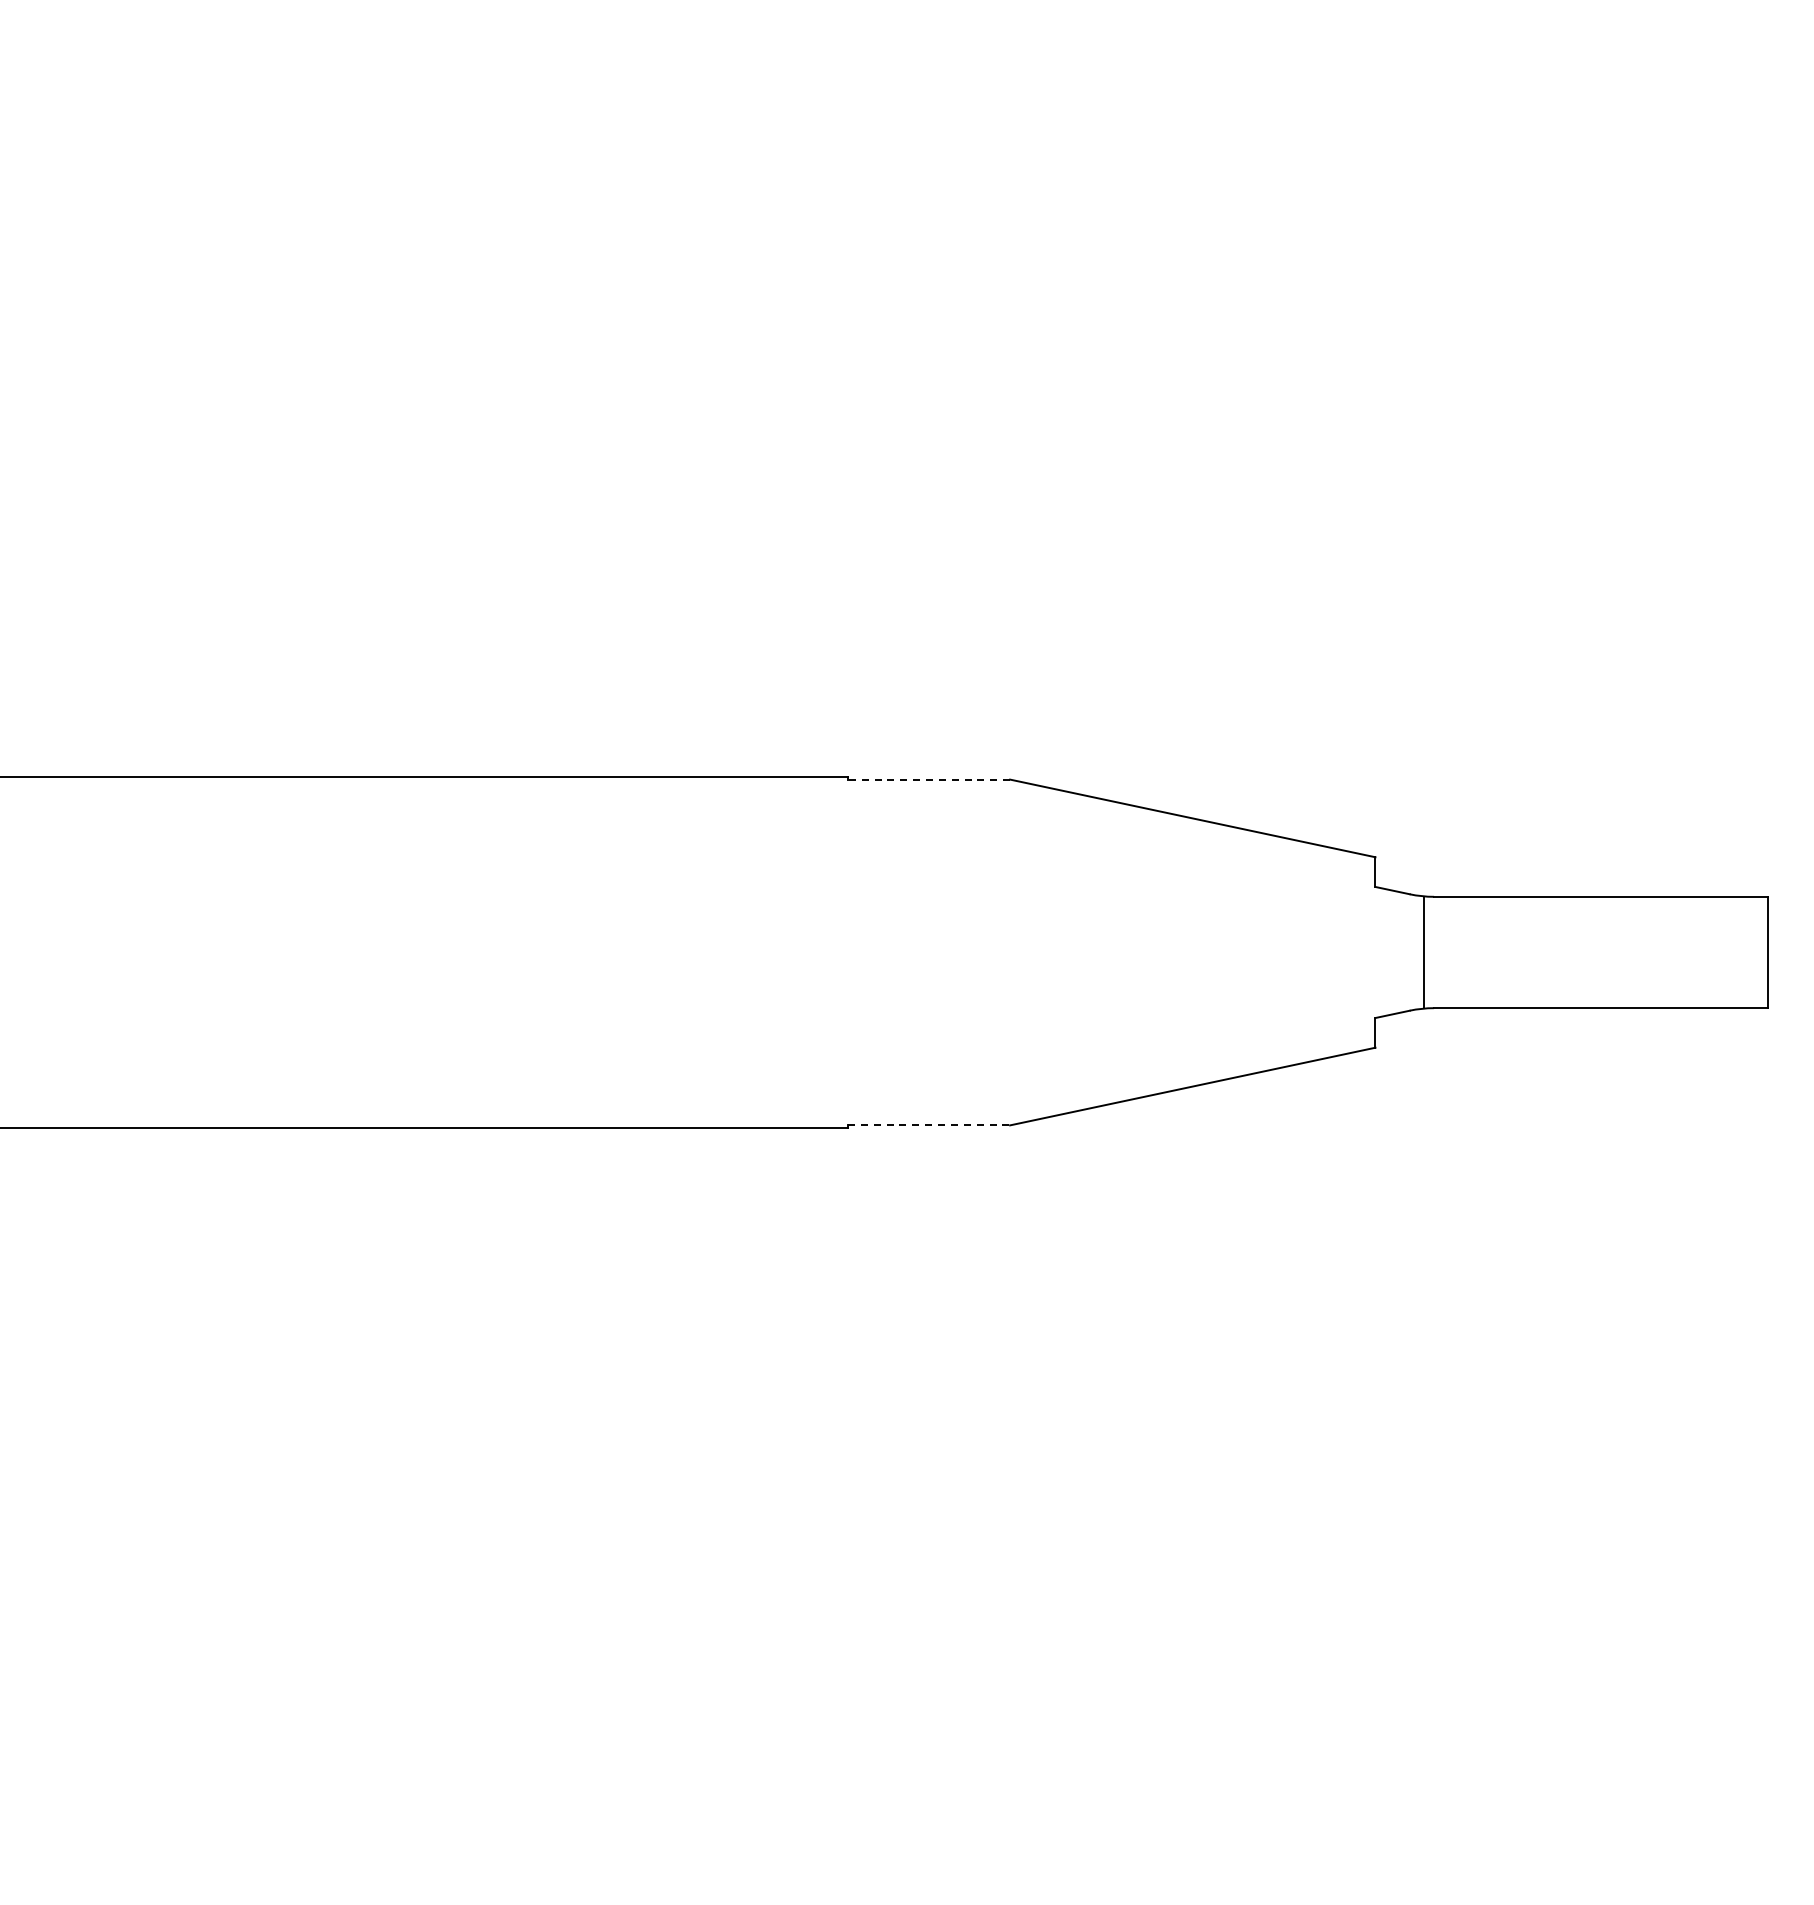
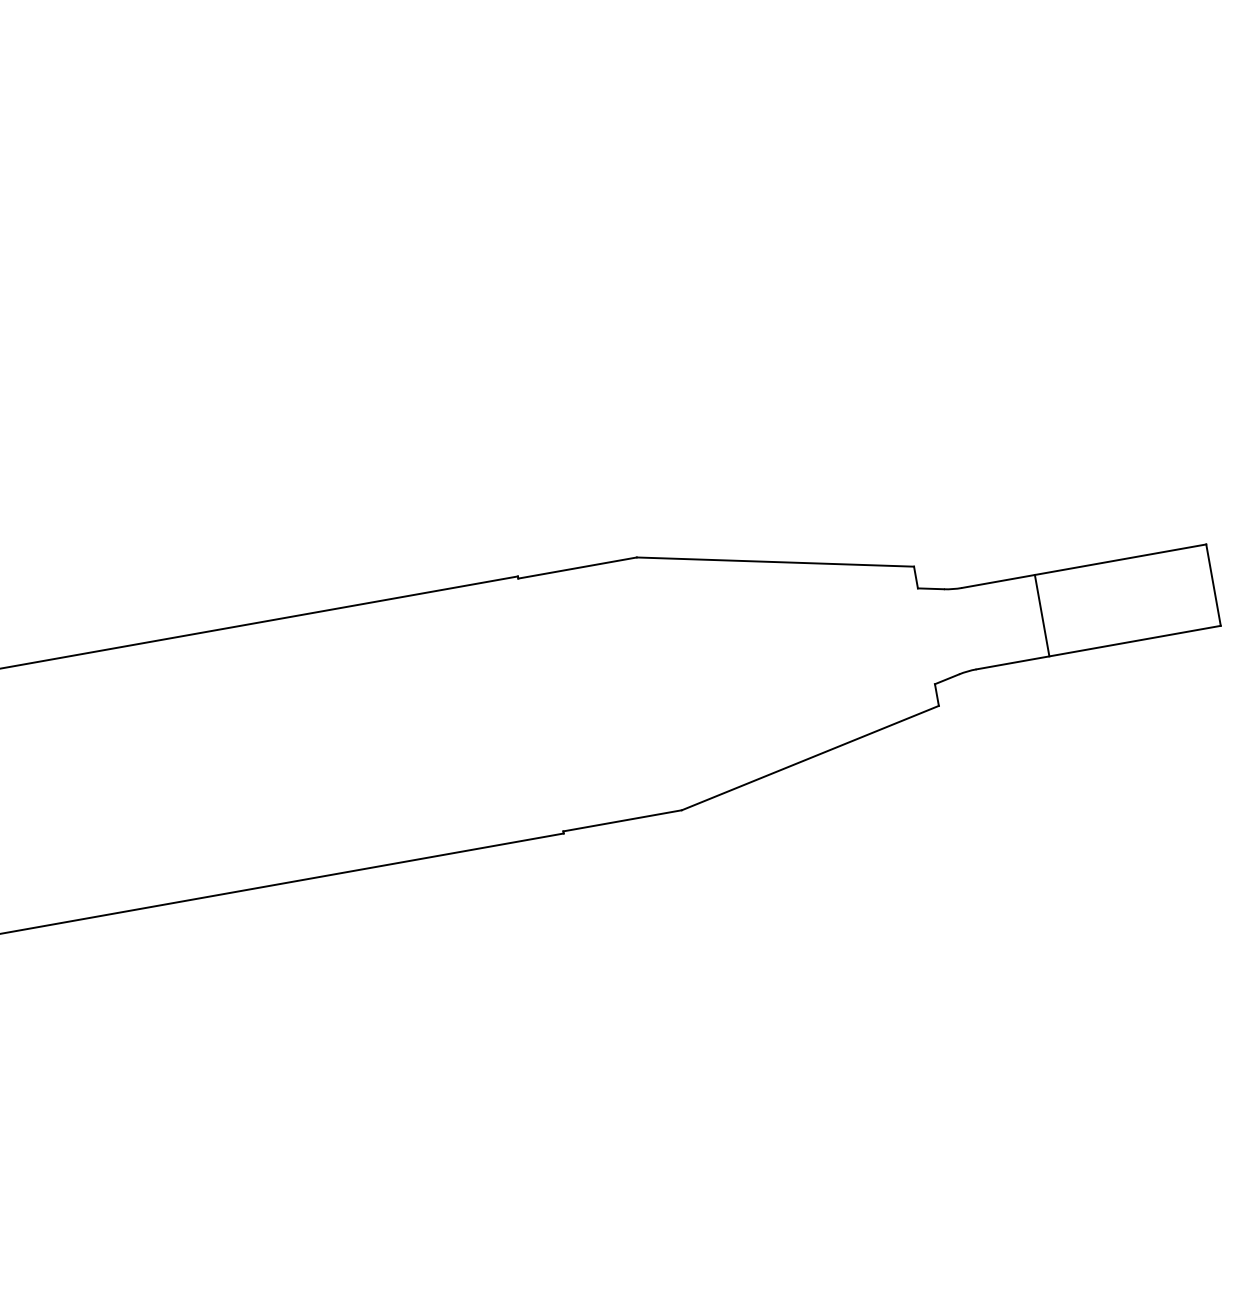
line: (928, 779) -> (577, 568), dashed -> solid
line: (1423, 952) -> (1041, 615), moved
line: (929, 1125) -> (622, 820), dashed -> solid

